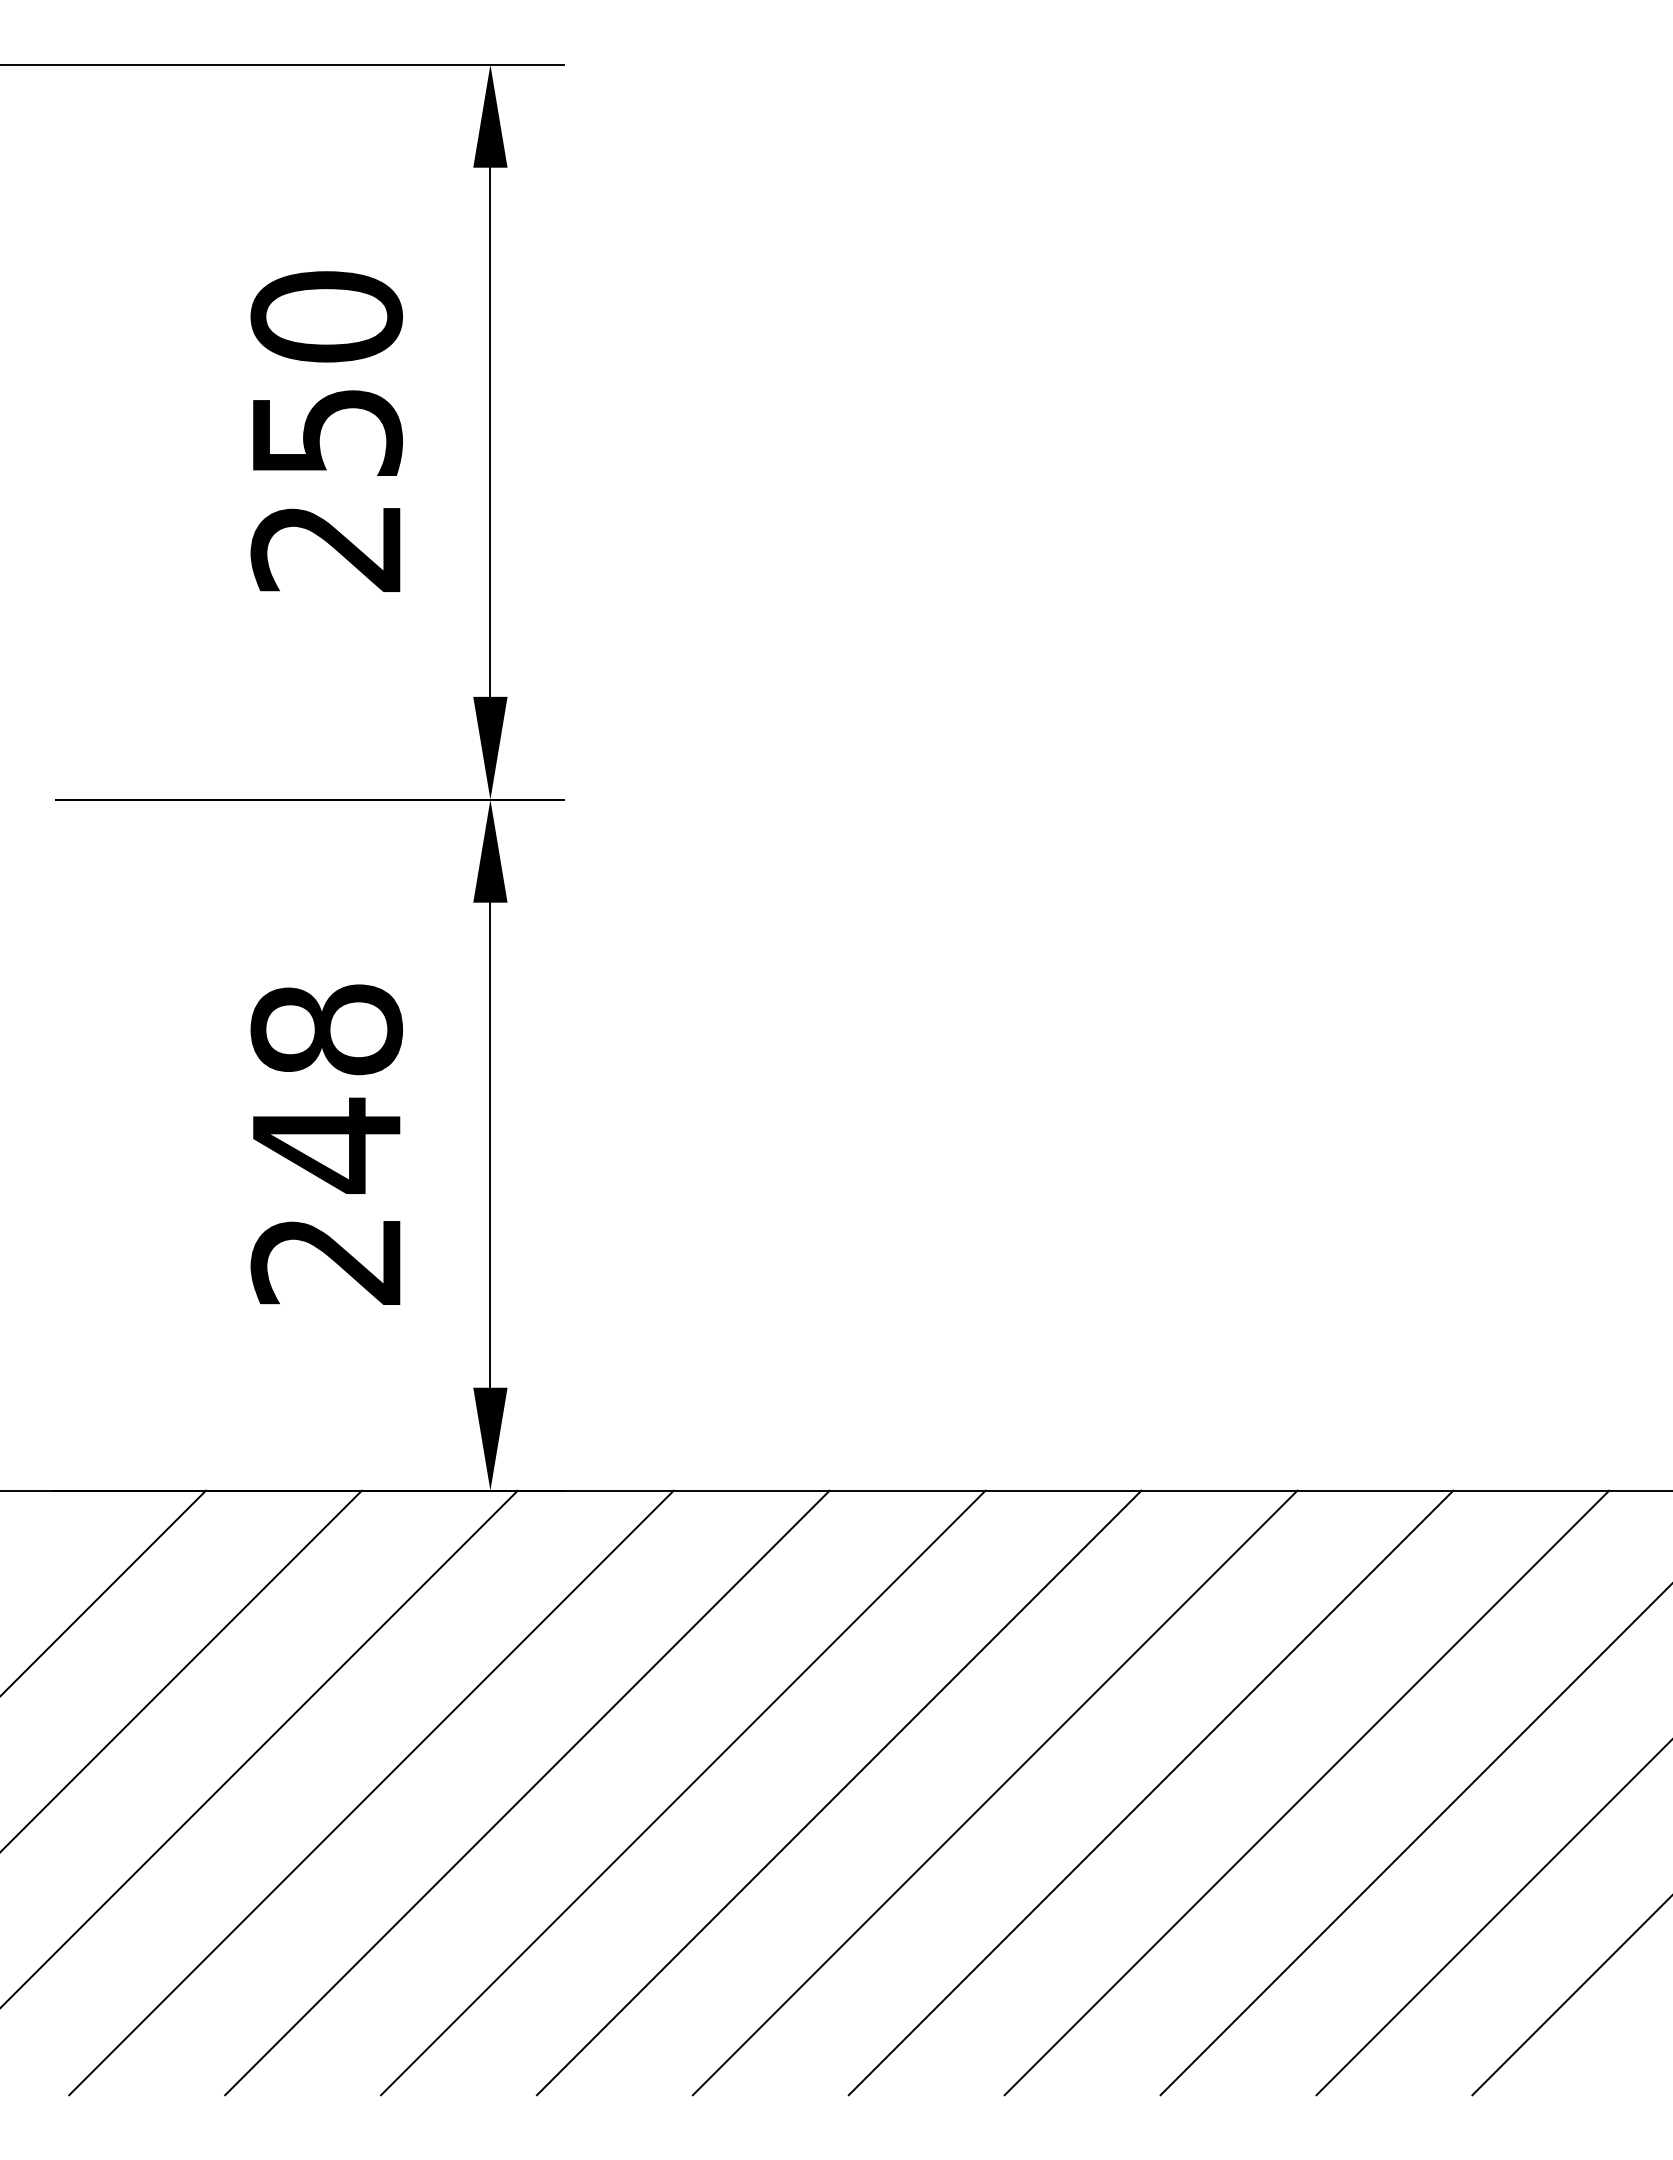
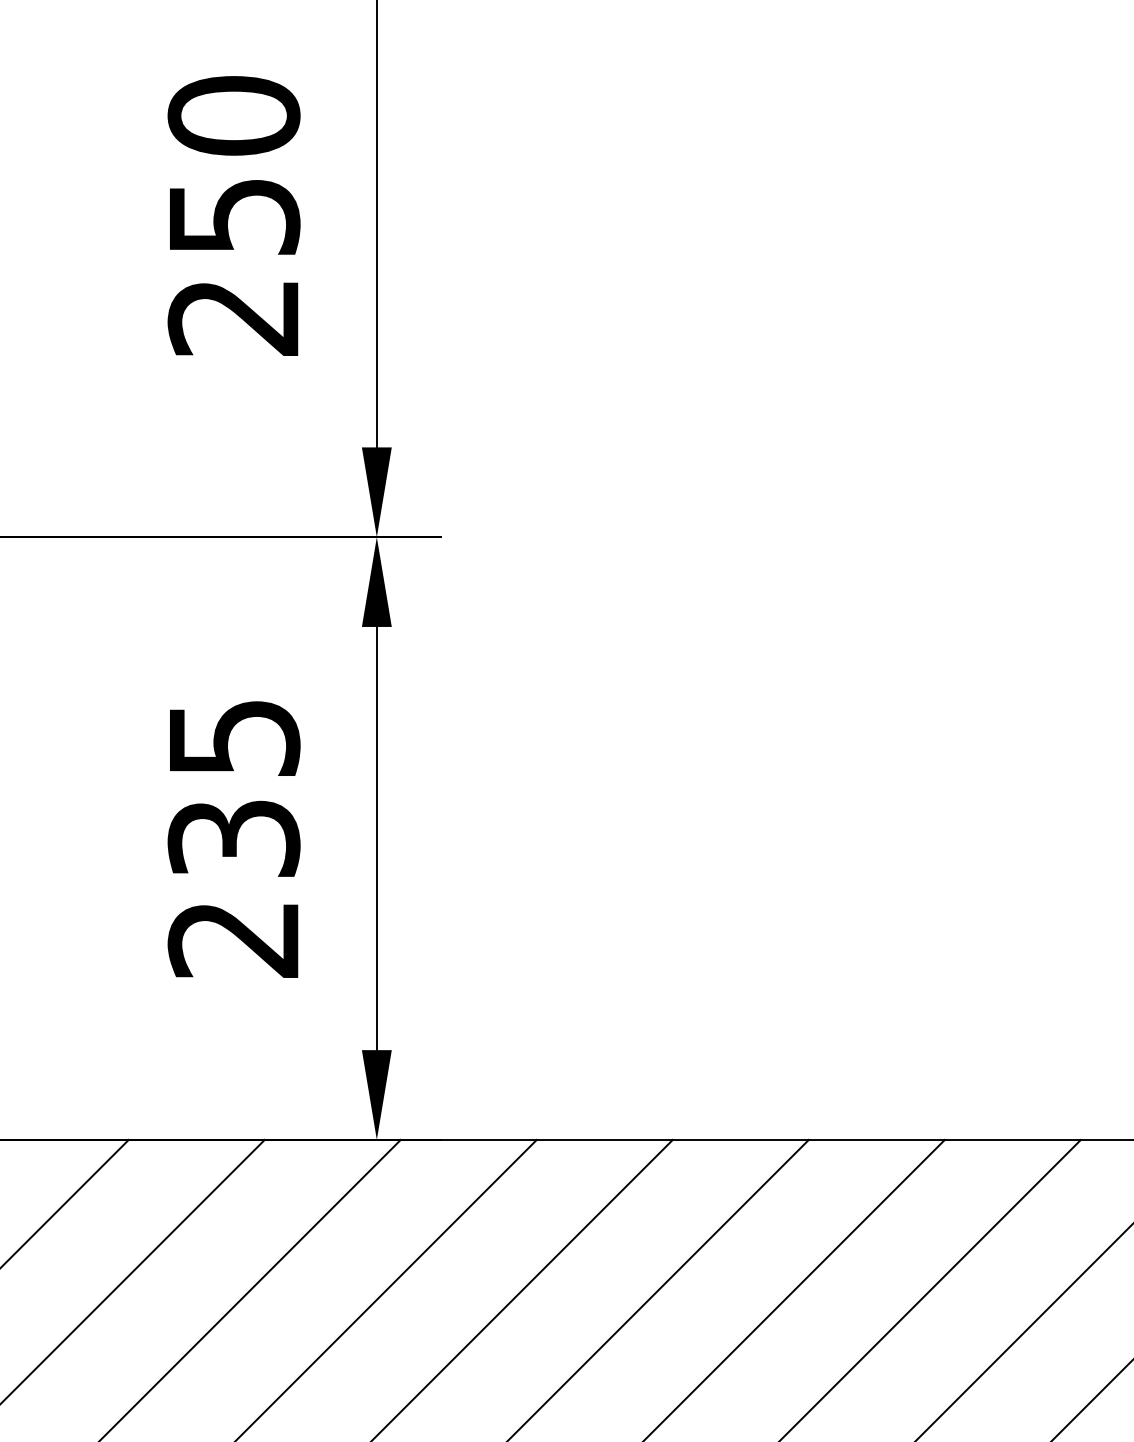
text: (326, 1088) -> (233, 789), 248 -> 235

